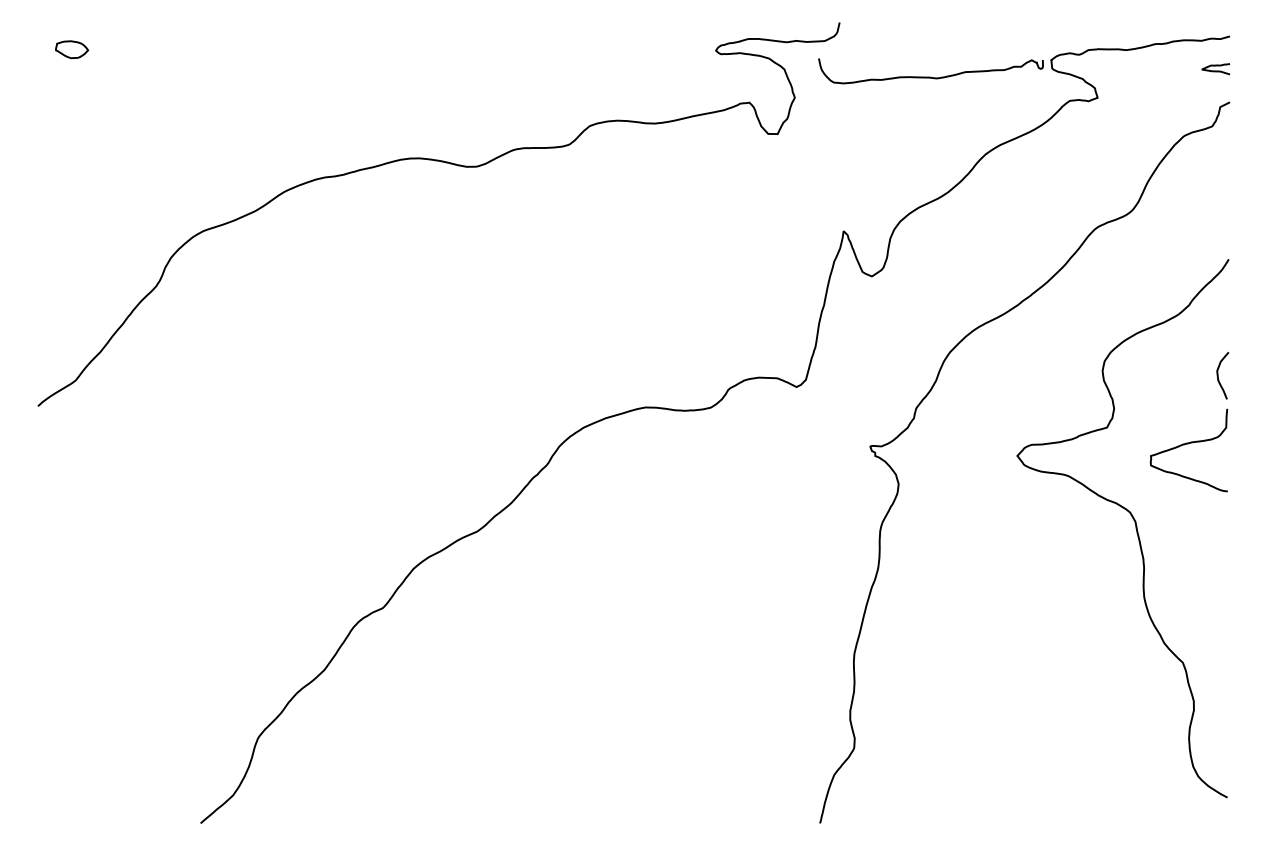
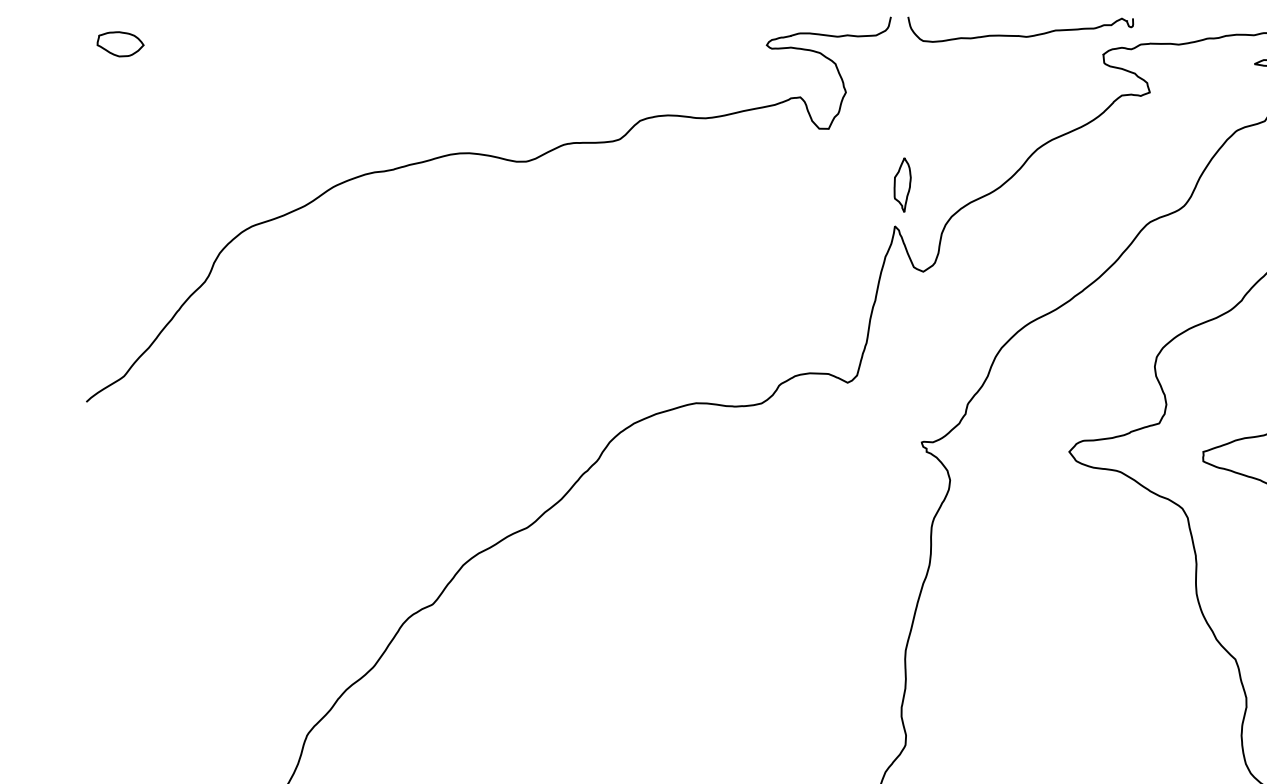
part: (71, 49) -> (120, 43), size x1.43
curve: (930, 76) -> (1020, 34), moved
part: (851, 189) -> (902, 184), added

